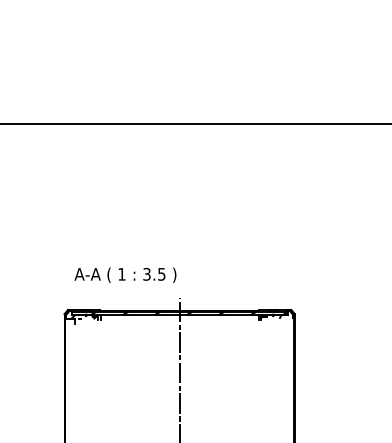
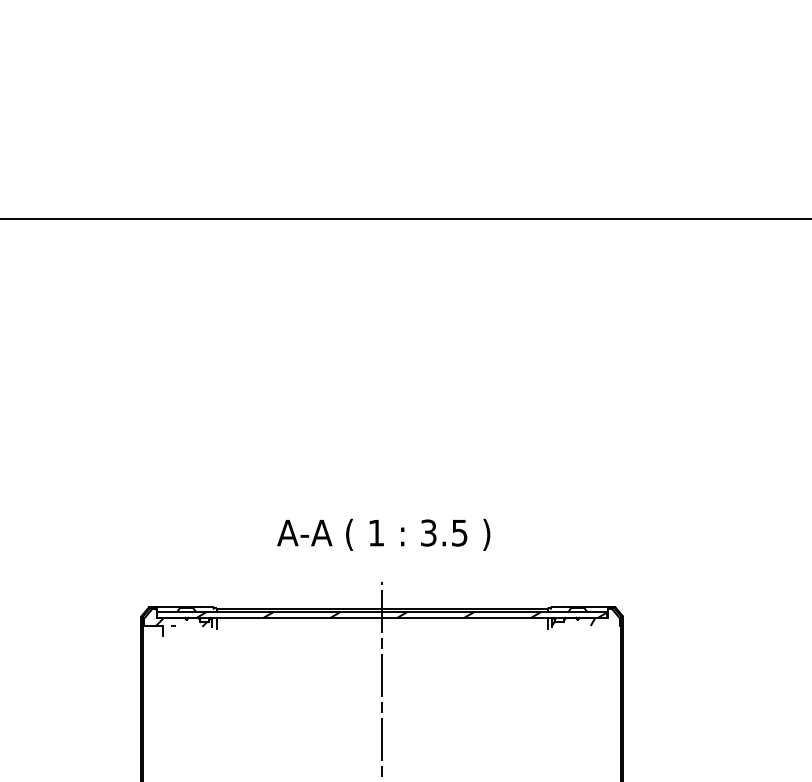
text: (125, 274) -> (383, 533), moved

